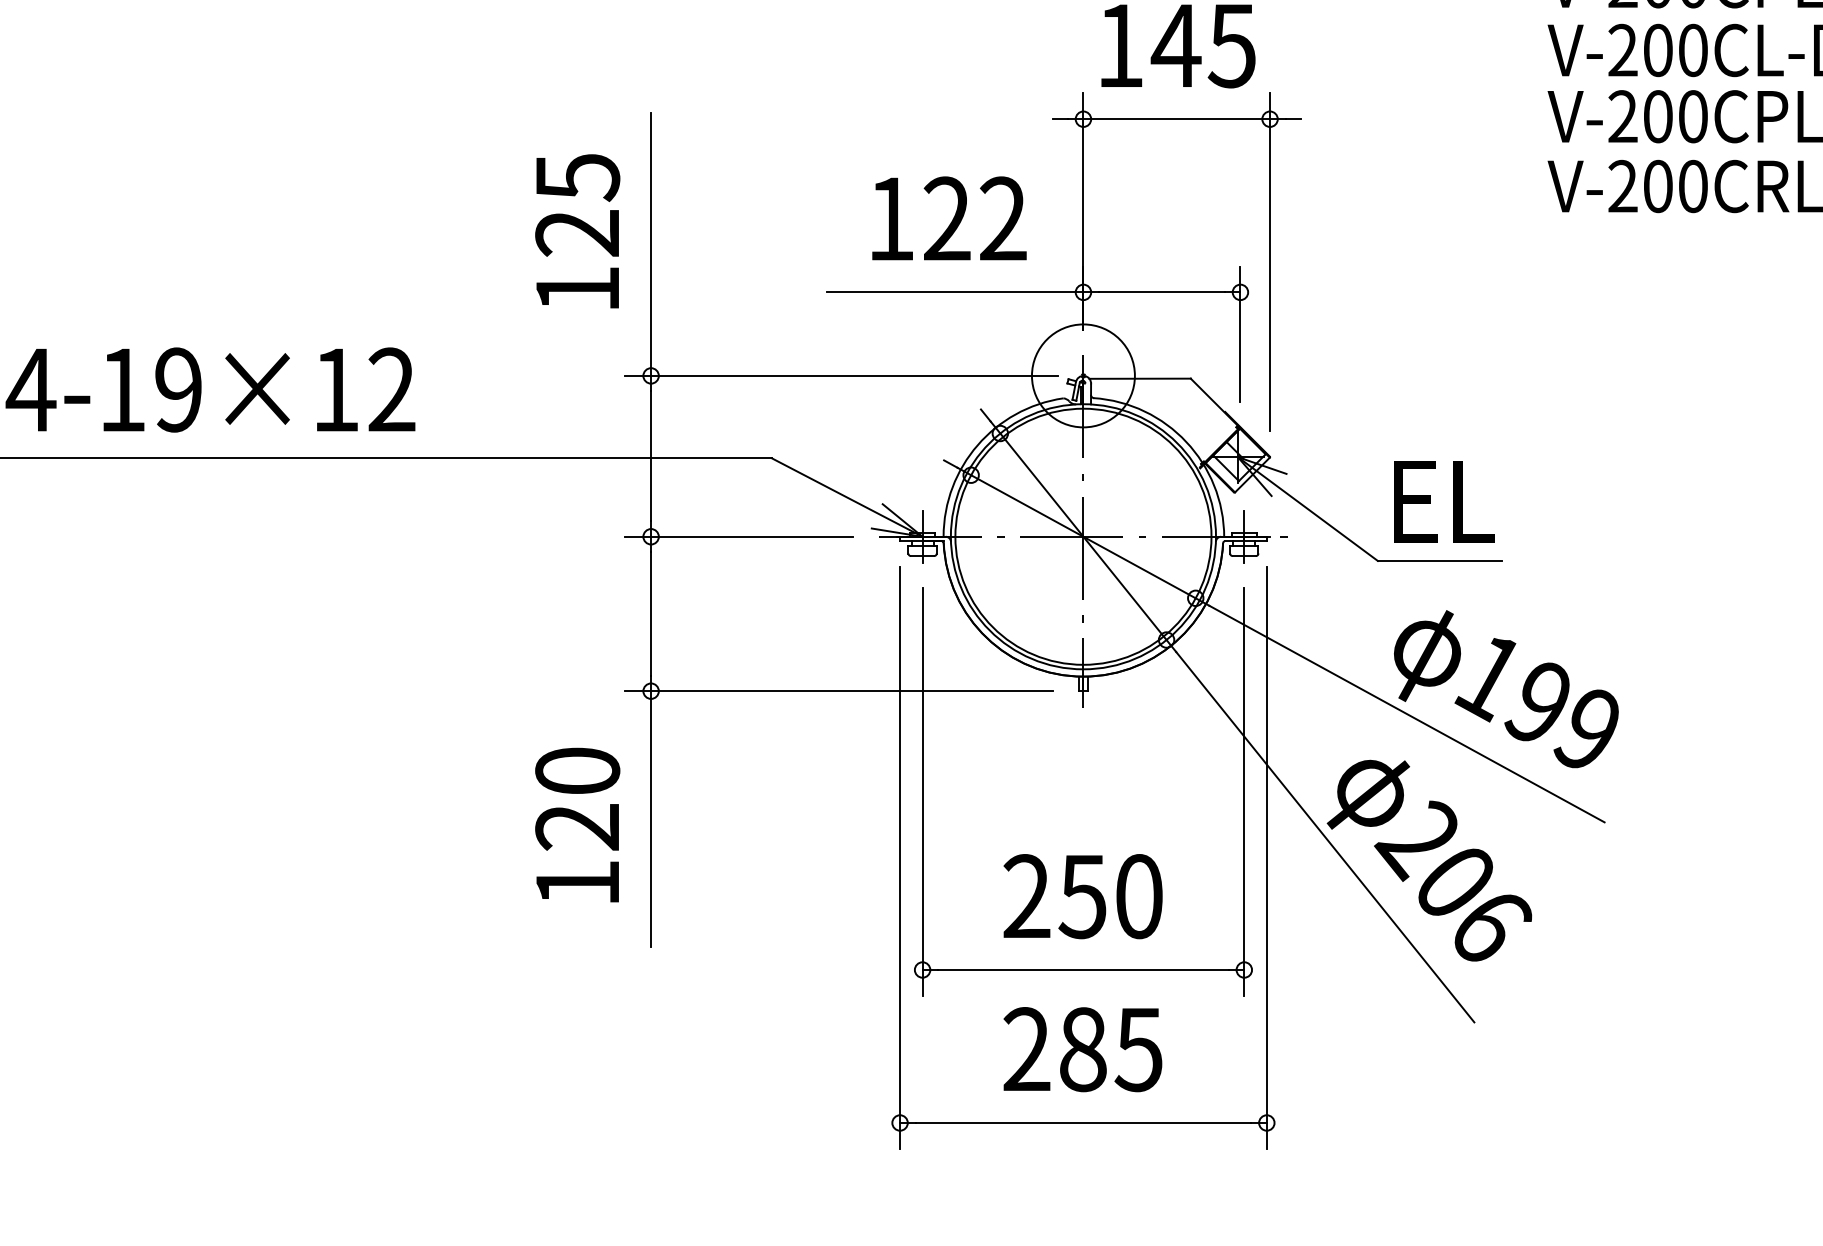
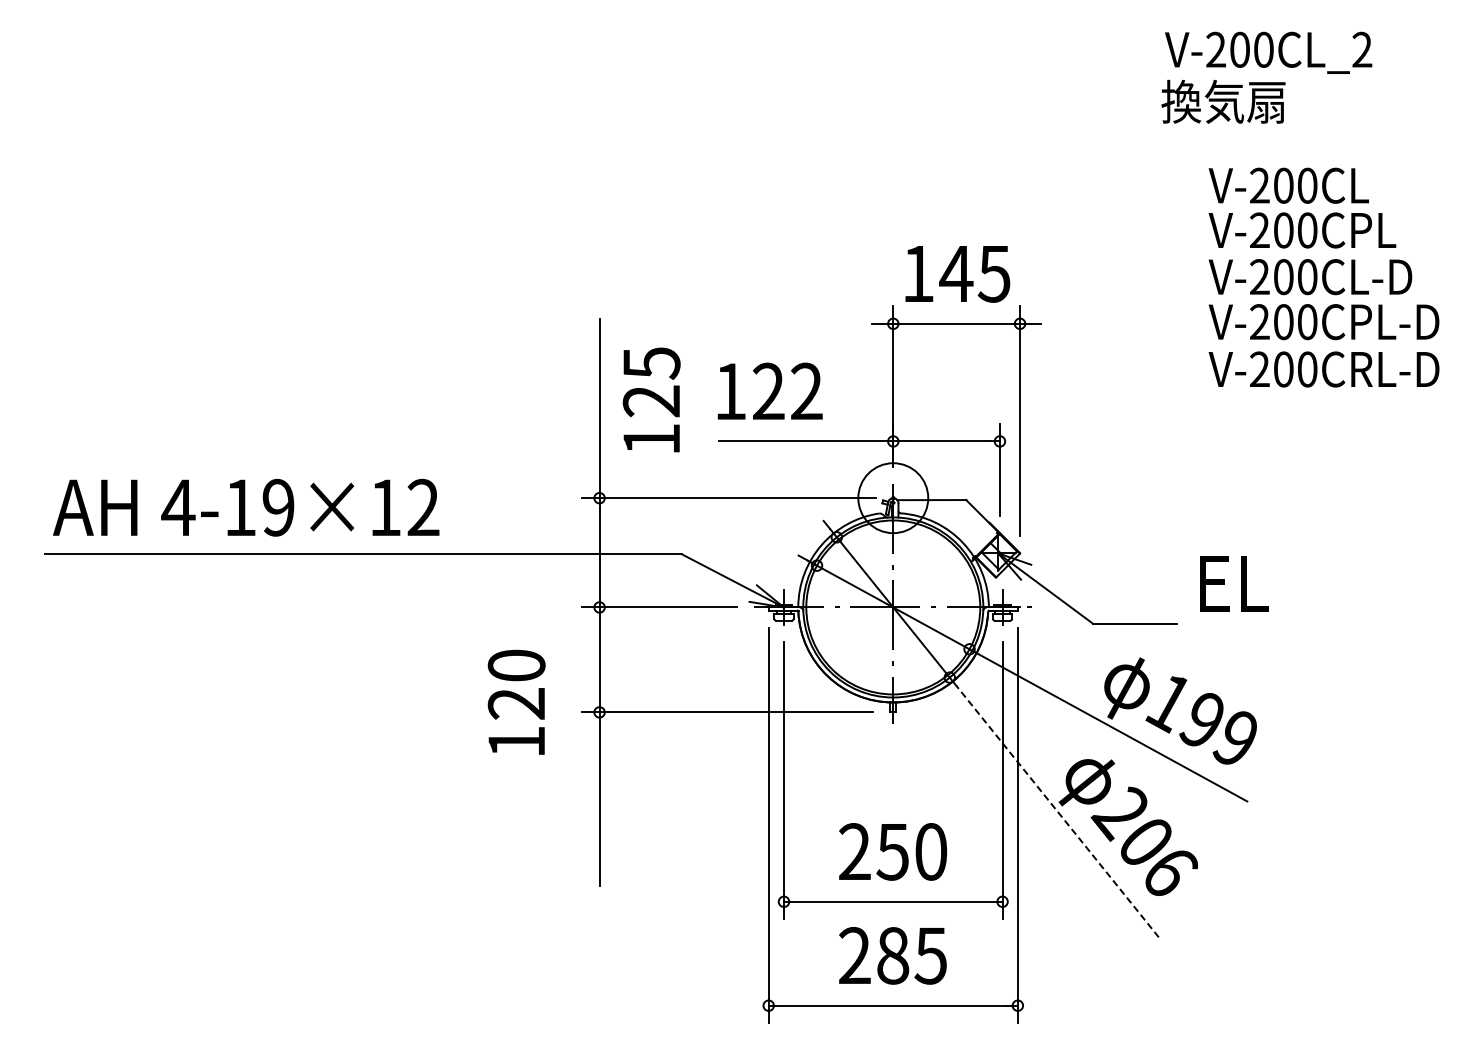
text: (948, 217) -> (769, 390), moved
text: (577, 230) -> (651, 399), moved
text: (1444, 501) -> (1234, 583), moved
text: (577, 823) -> (516, 701), moved
line: (1325, 837) -> (1057, 811), solid -> dashed

